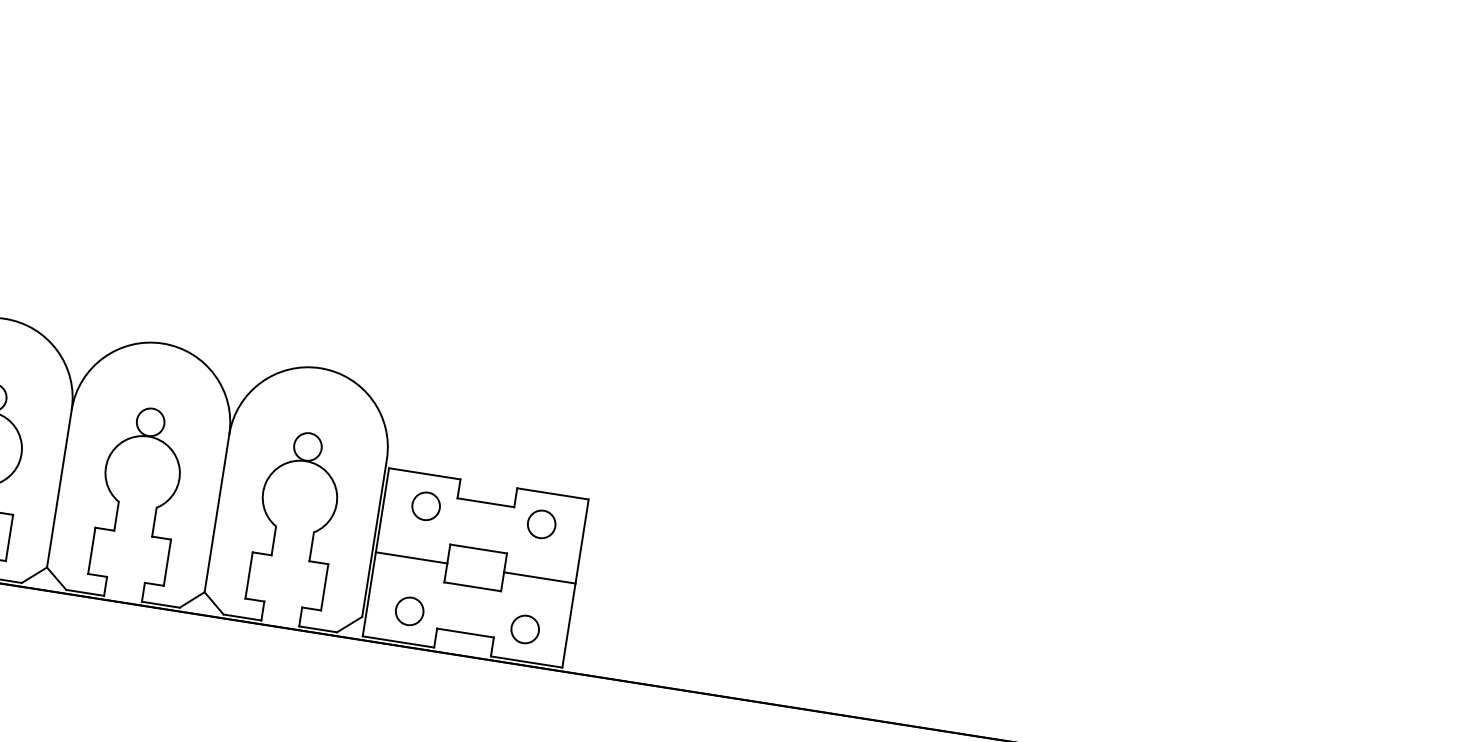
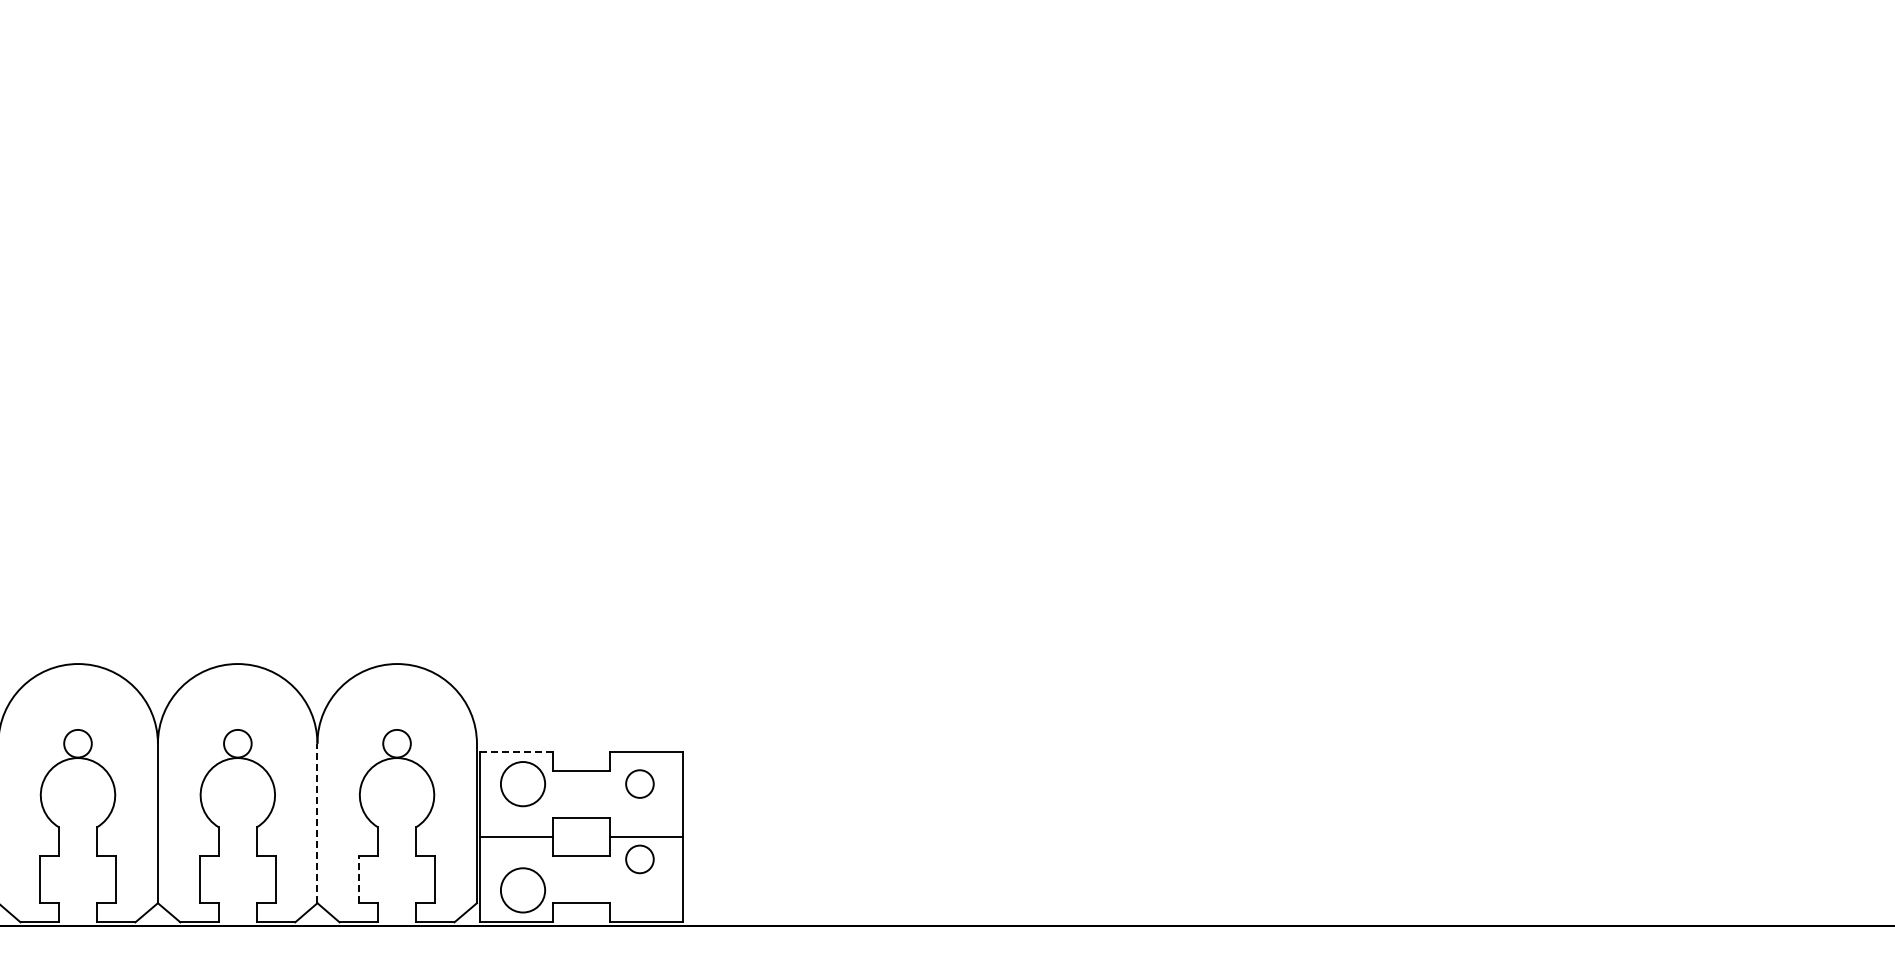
line: (425, 474) -> (517, 752), solid -> dashed
circle: (425, 505) -> (522, 783), size x1.6
line: (217, 513) -> (317, 823), solid -> dashed
line: (248, 575) -> (358, 879), solid -> dashed
circle: (409, 611) -> (522, 890), size x1.6
circle: (524, 629) -> (639, 859), moved

